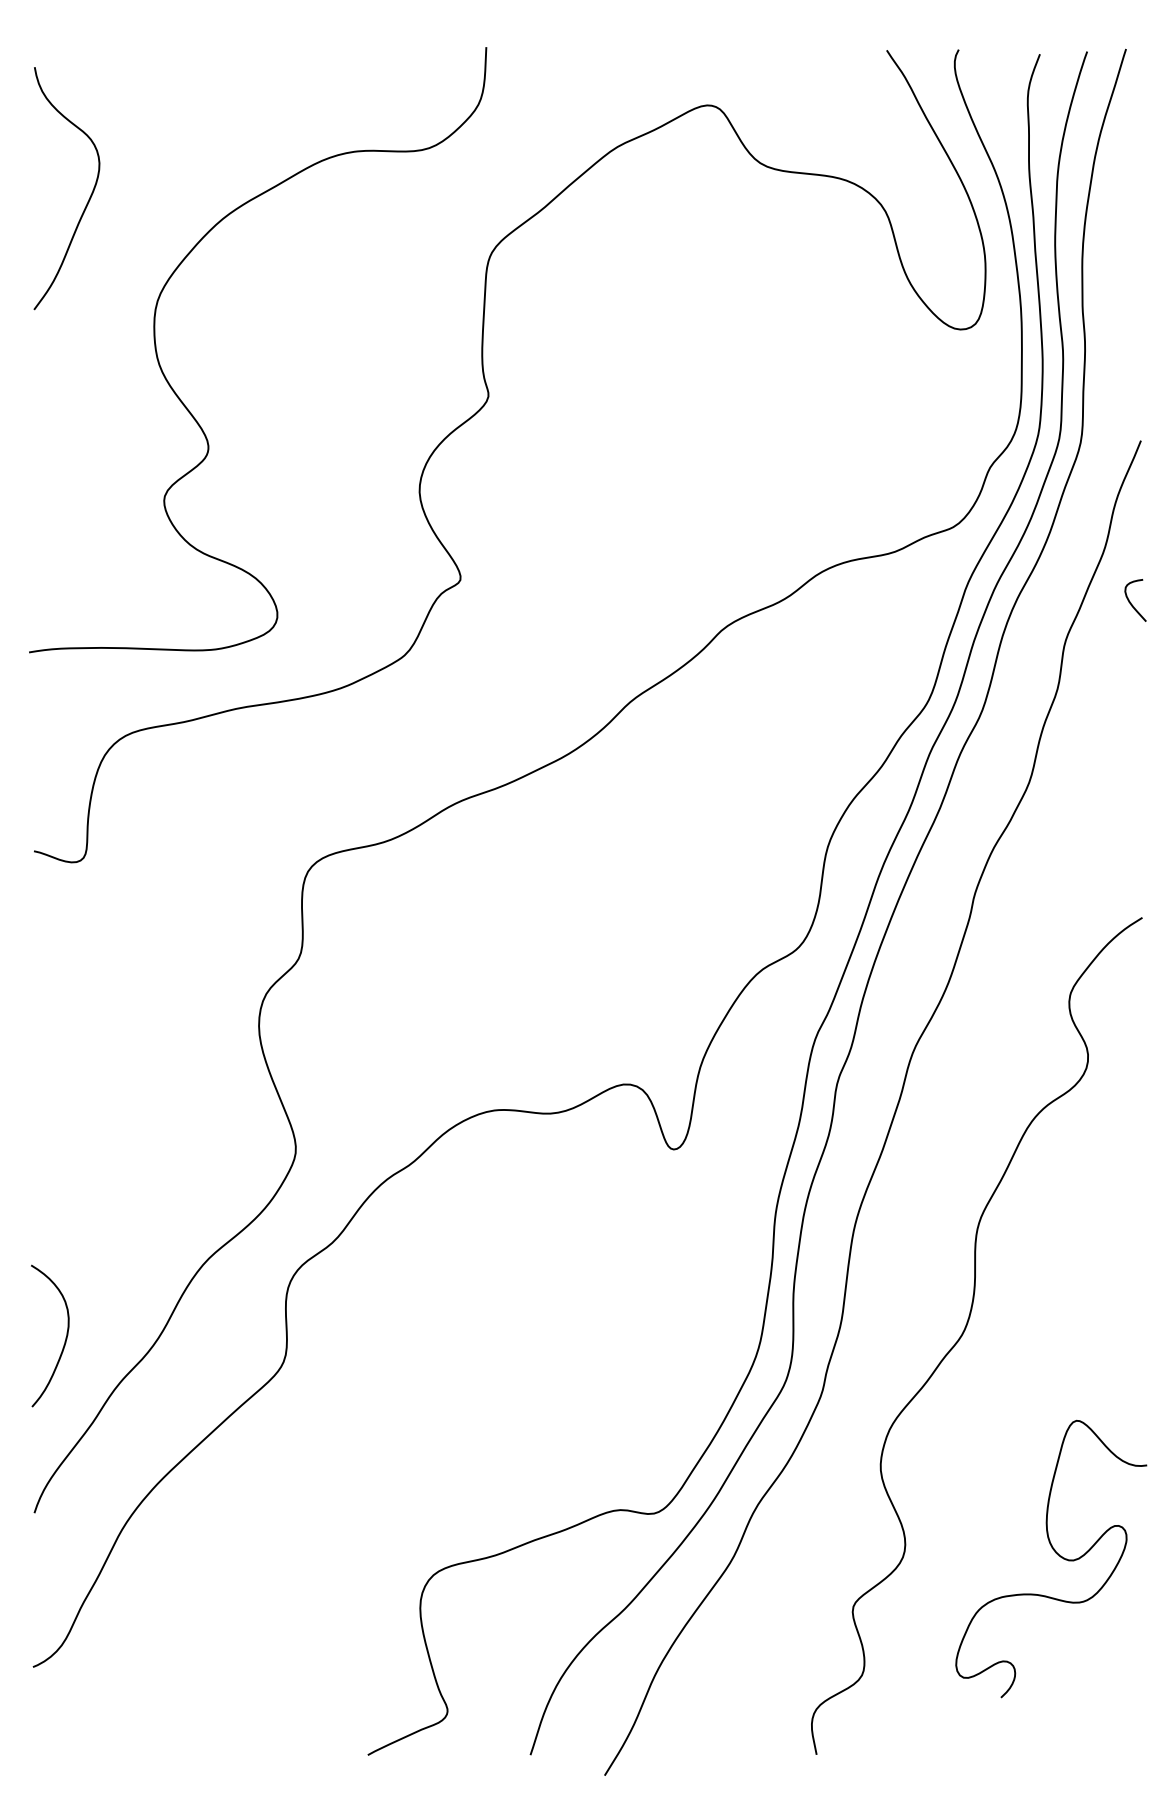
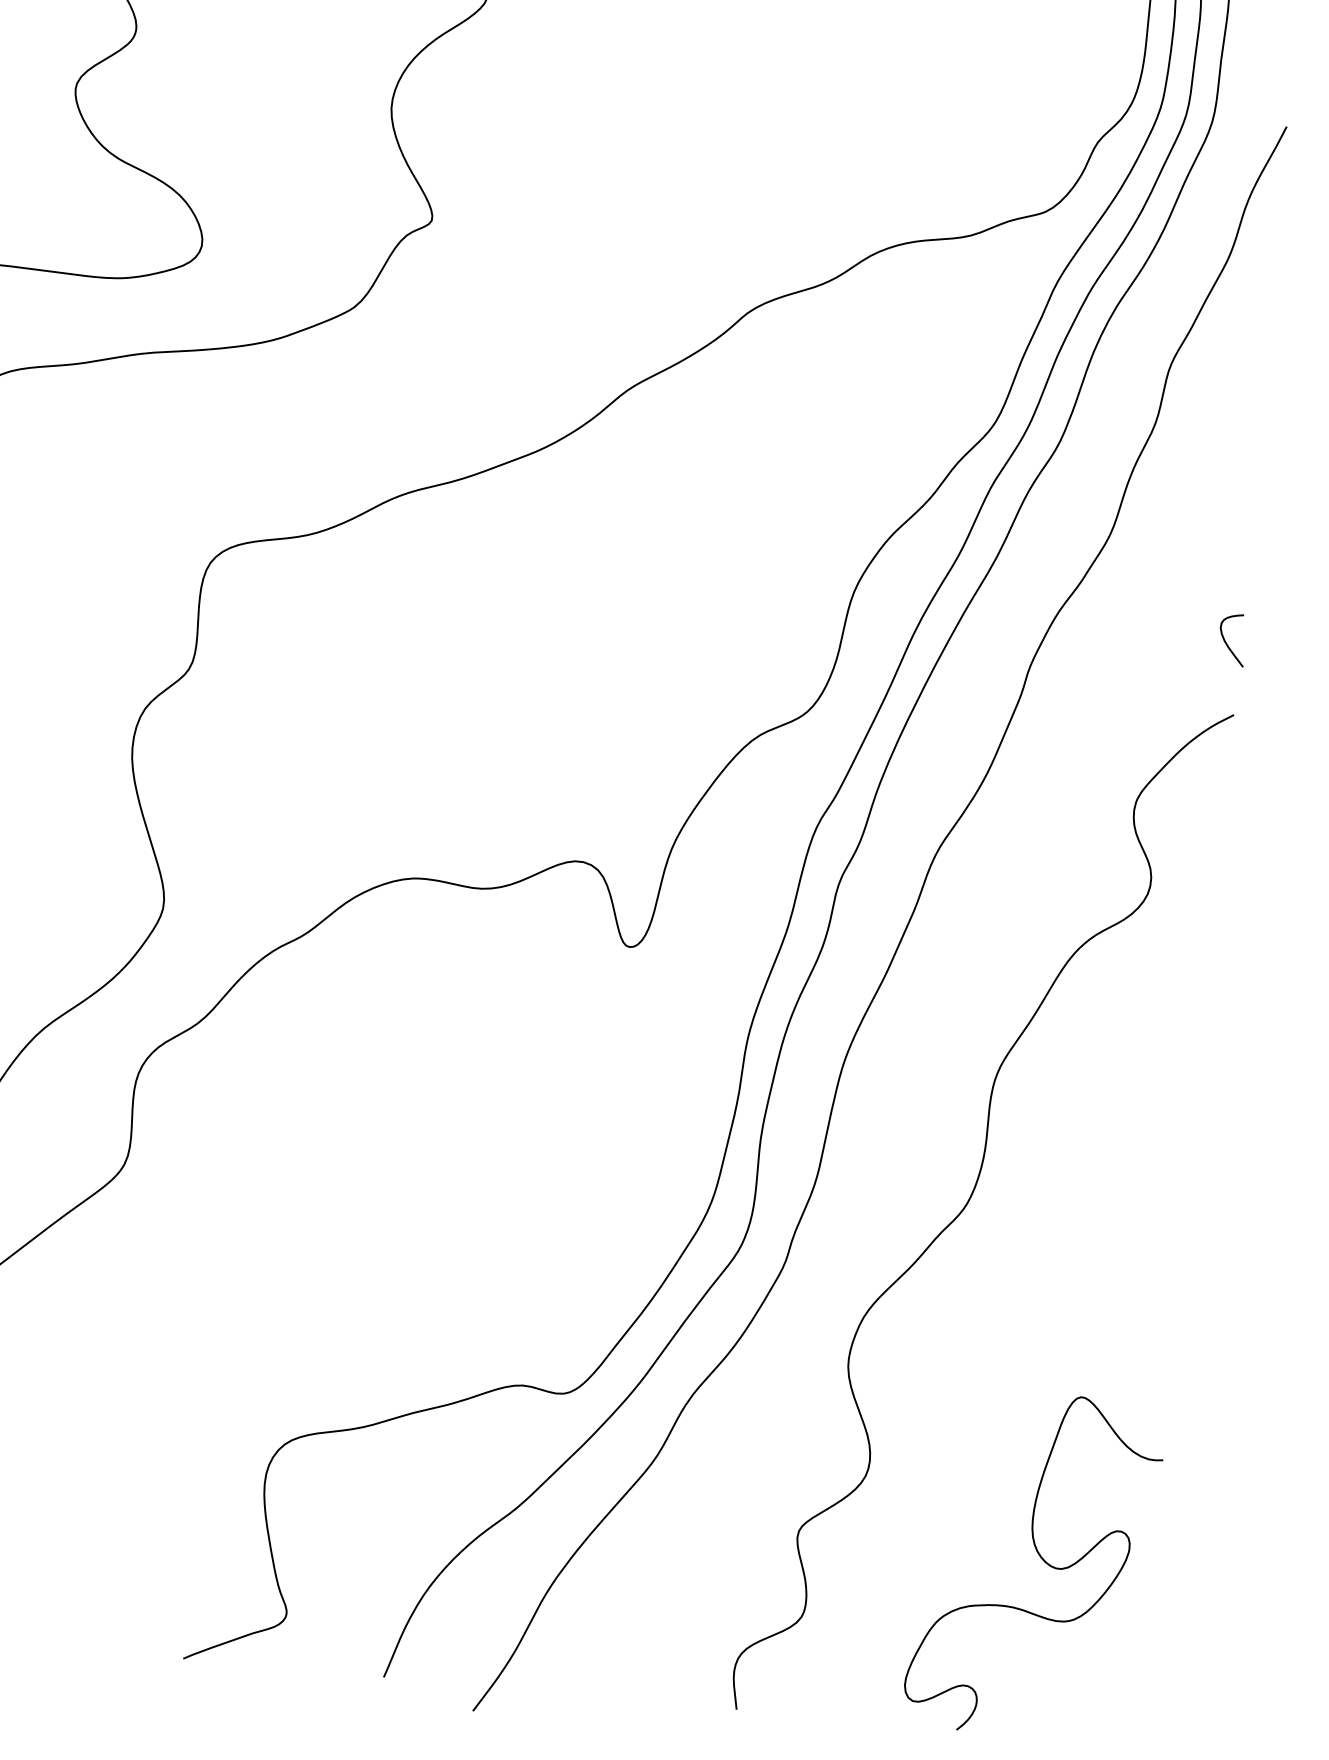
curve: (1131, 602) -> (1227, 641), moved
curve: (1055, 1553) -> (1040, 1558), moved

